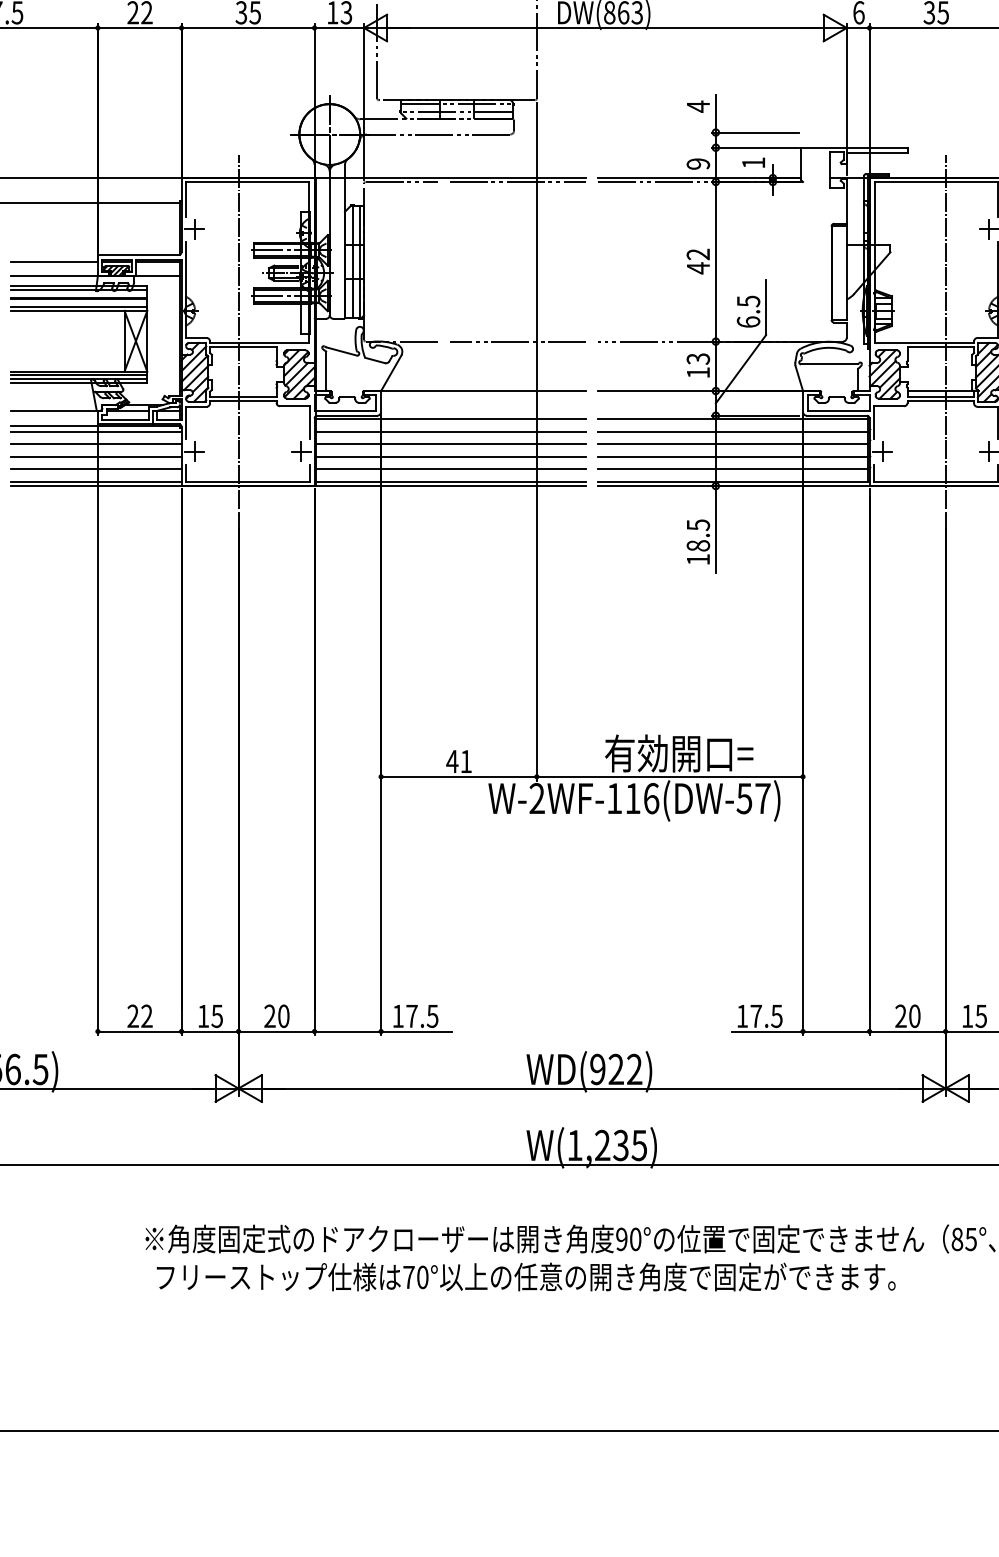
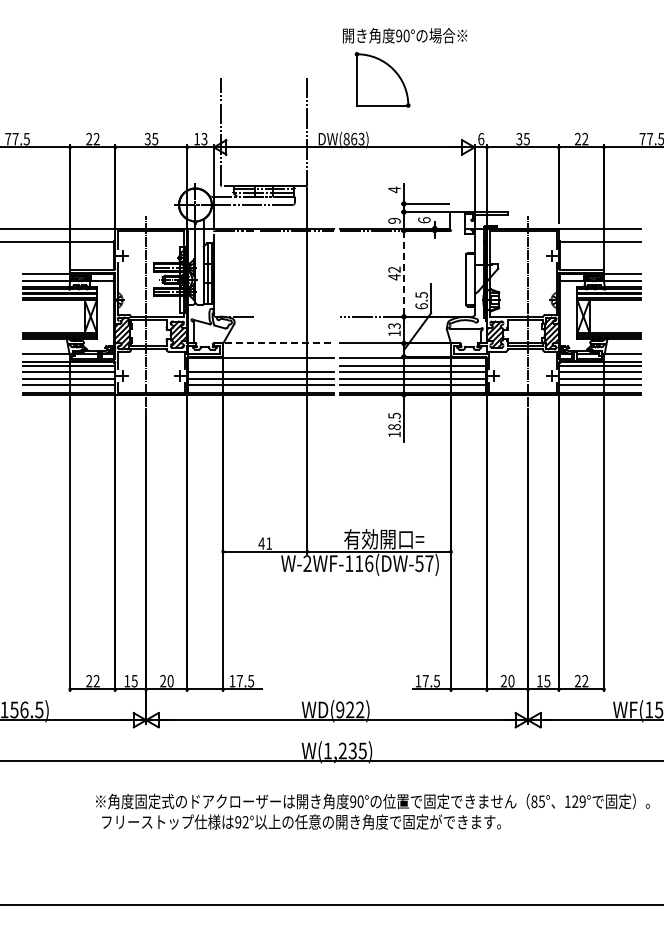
text: (753, 163) -> (424, 220), 1 -> 6
line: (716, 263) -> (404, 274), solid -> dashed
line: (518, 341) -> (297, 316), removed
line: (476, 391) -> (274, 343), solid -> dashed
line: (452, 431) -> (261, 365), removed
text: (415, 1277) -> (241, 822), 70° -> 92°

